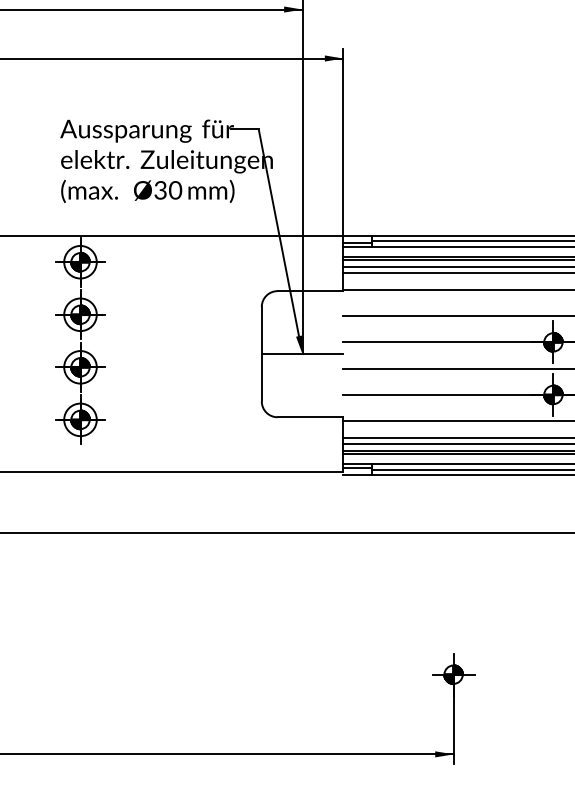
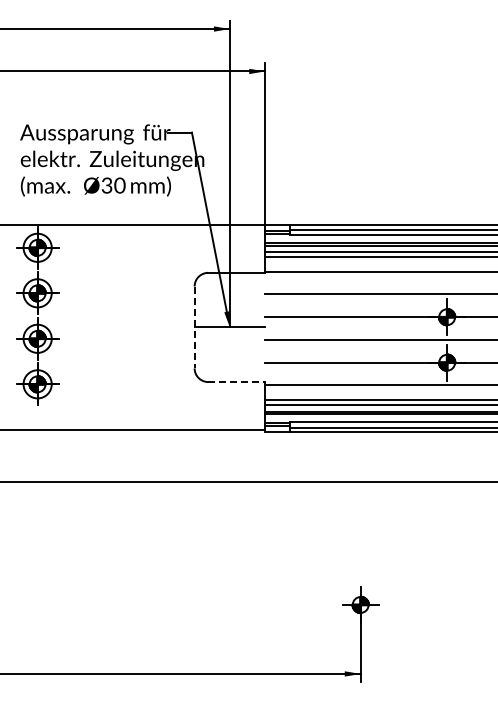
line: (261, 354) -> (194, 327), solid -> dashed
line: (311, 417) -> (237, 382), solid -> dashed

